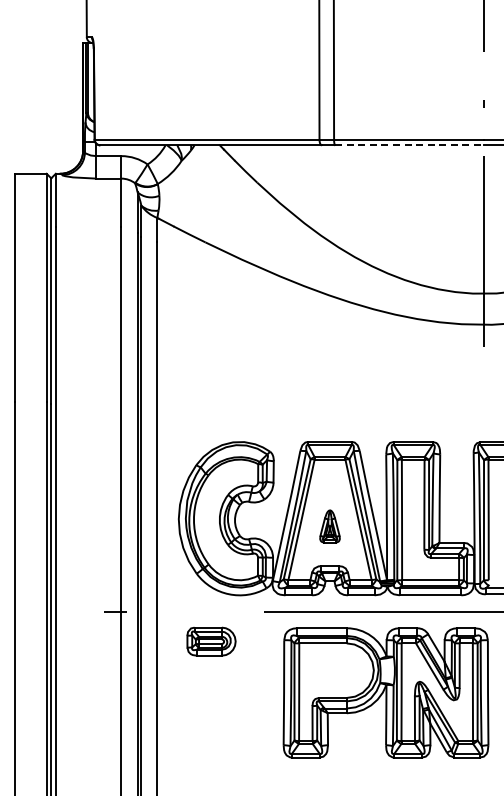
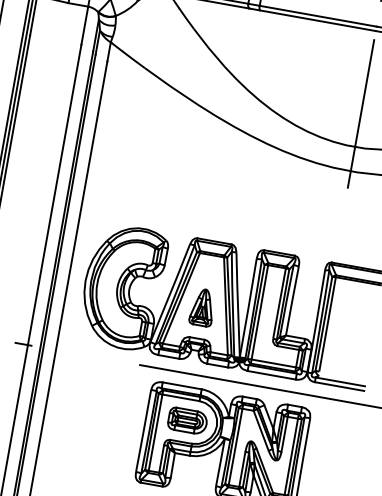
line: (409, 145) -> (317, 20), dashed -> solid
part: (329, 526) -> (202, 307), size x1.43
part: (211, 641) -> (187, 420), moved

